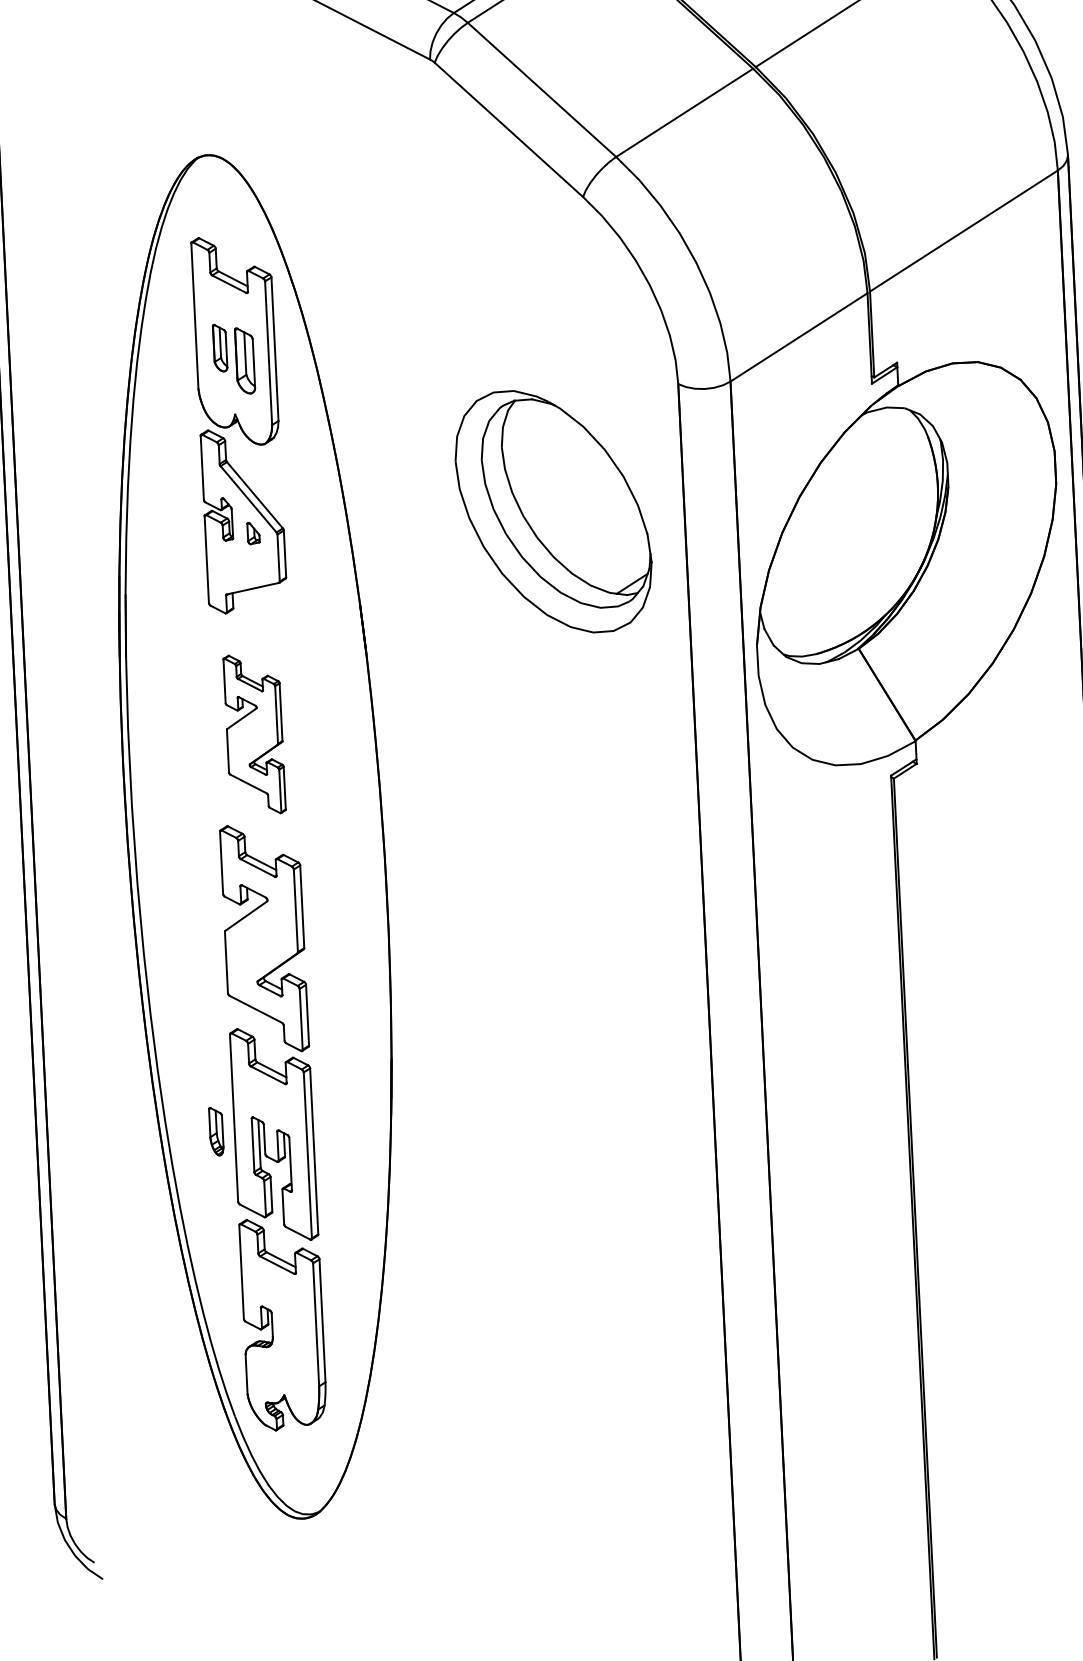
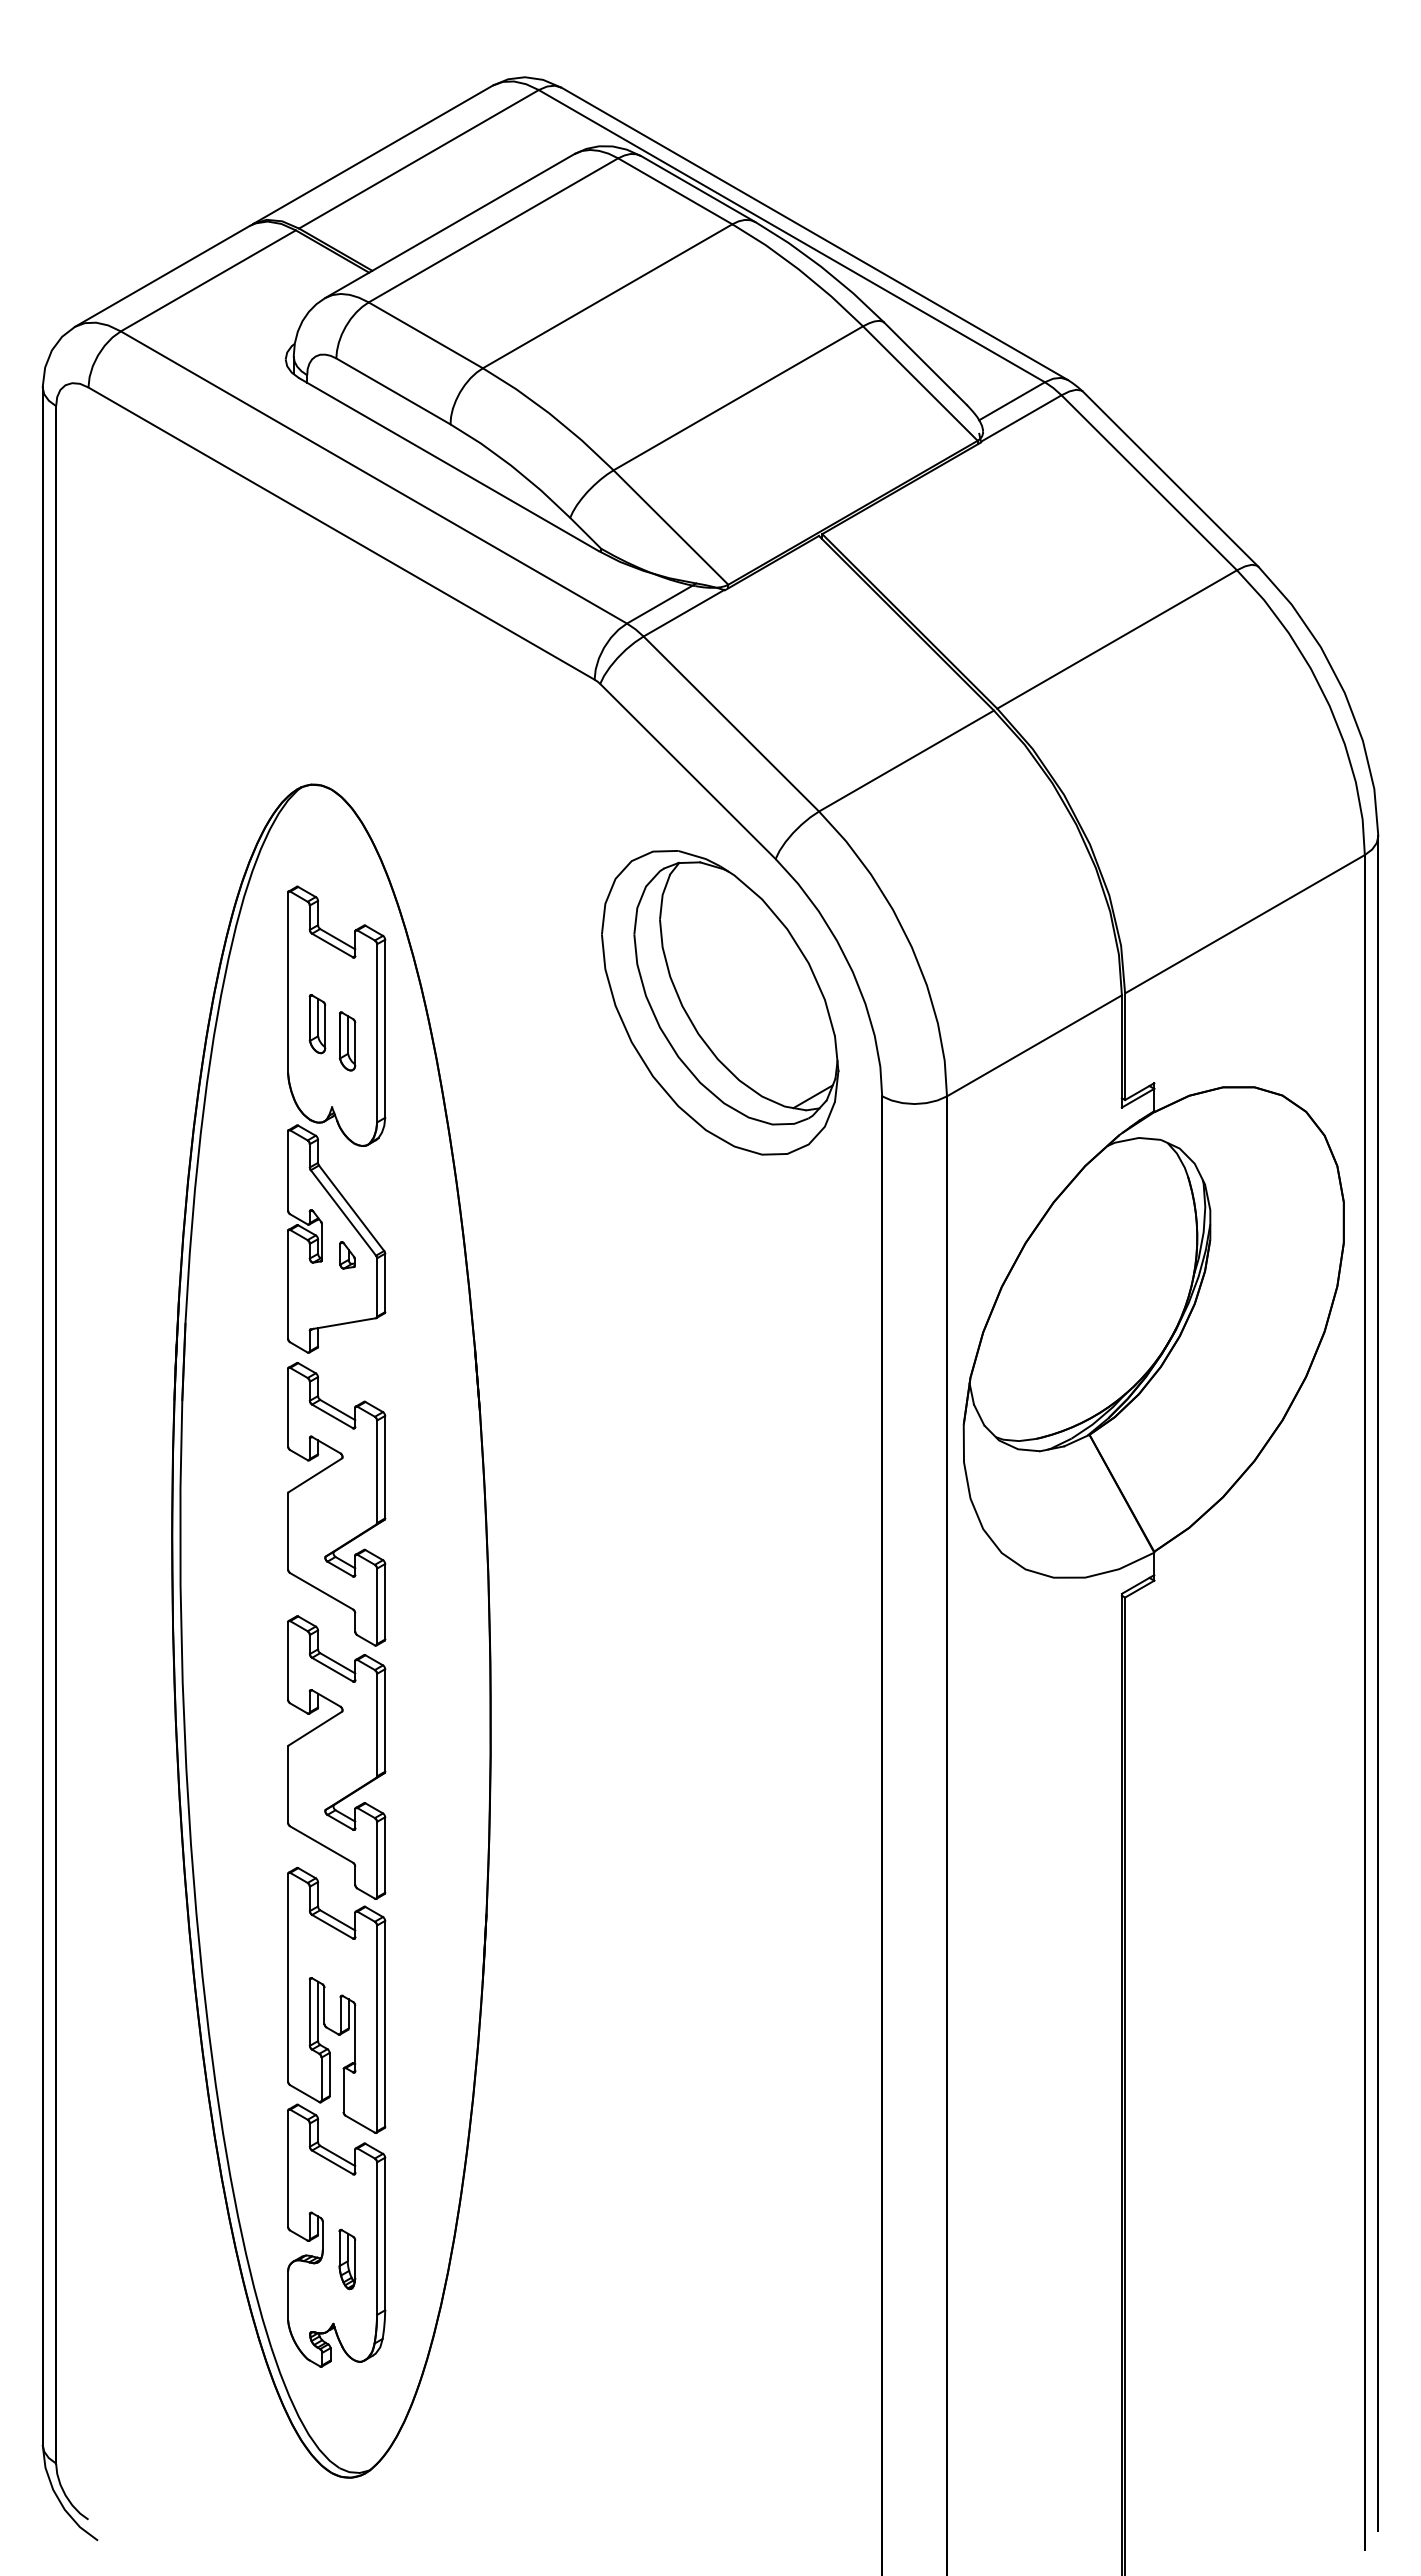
part: (245, 360) -> (347, 1041), size x0.71
part: (553, 511) -> (720, 1002), moved
part: (254, 734) -> (336, 1504), size x1.43
part: (216, 1131) -> (347, 2259), moved

